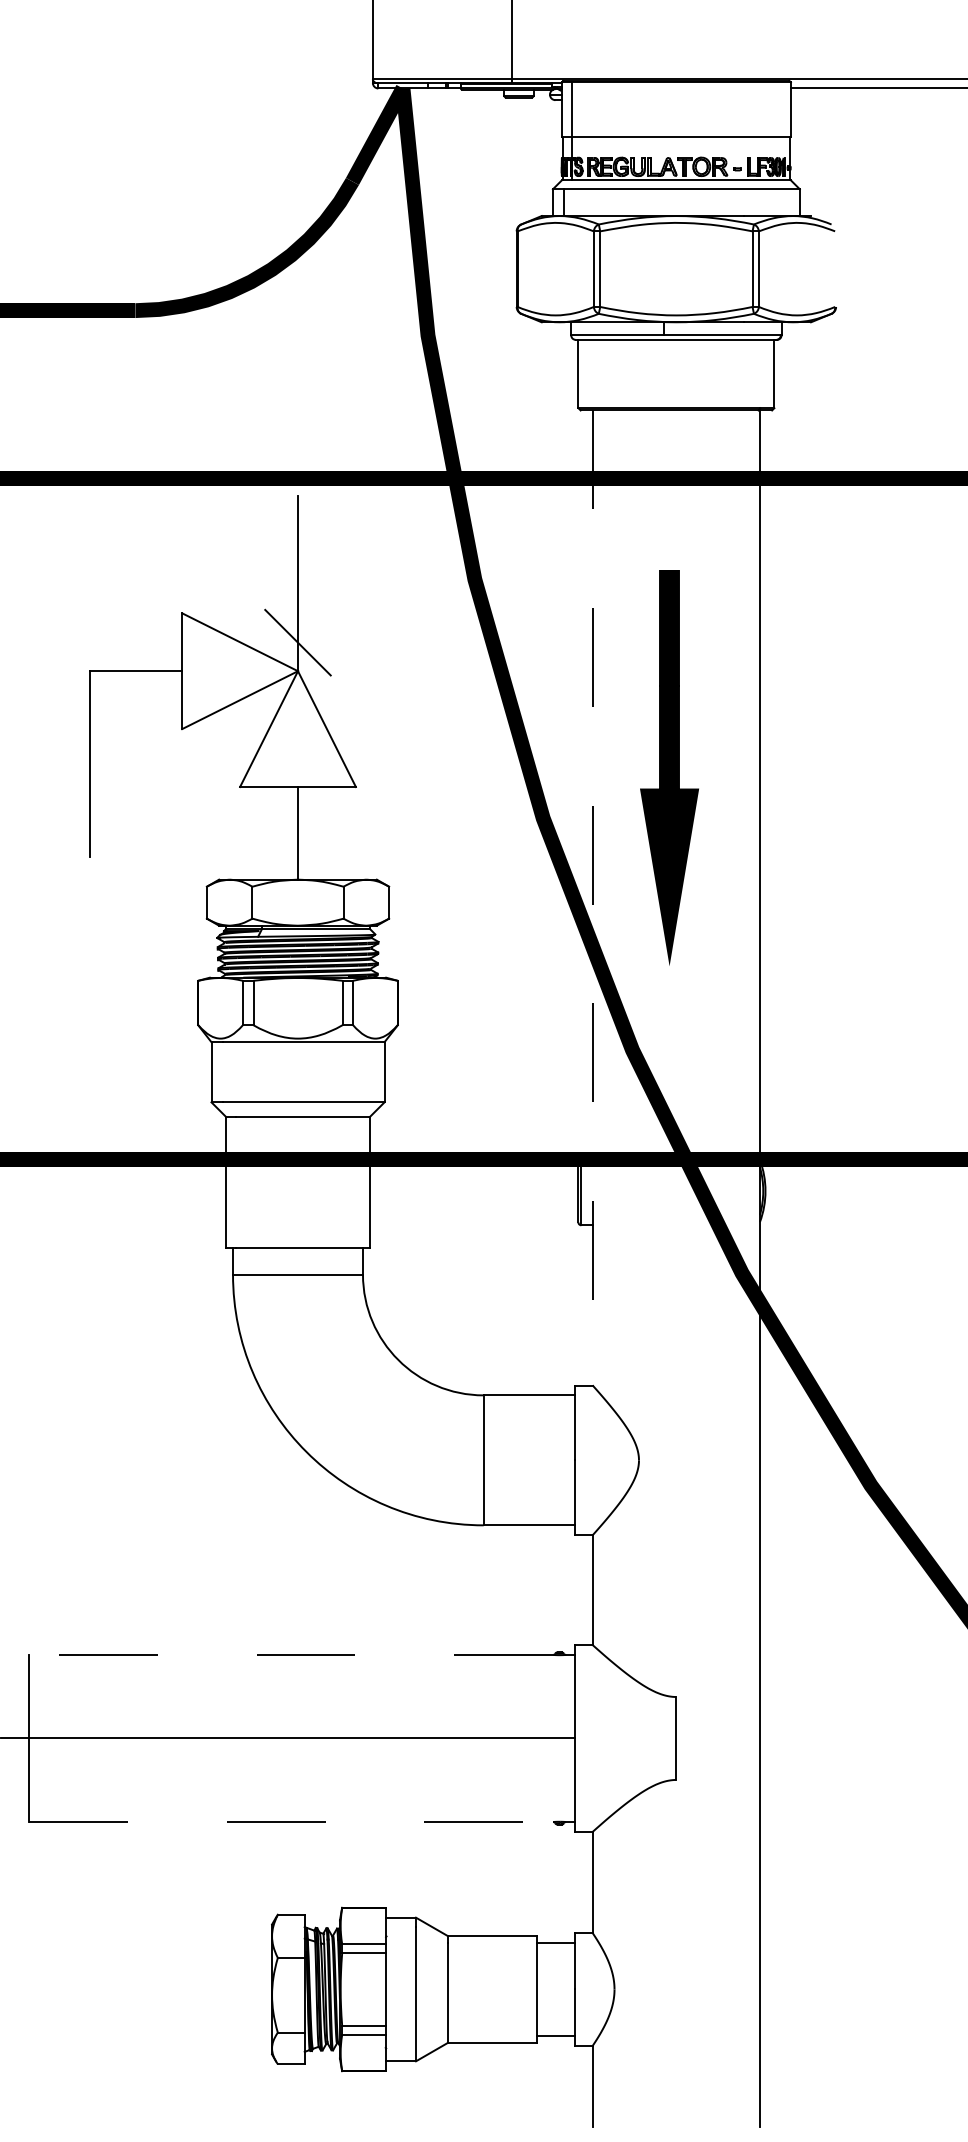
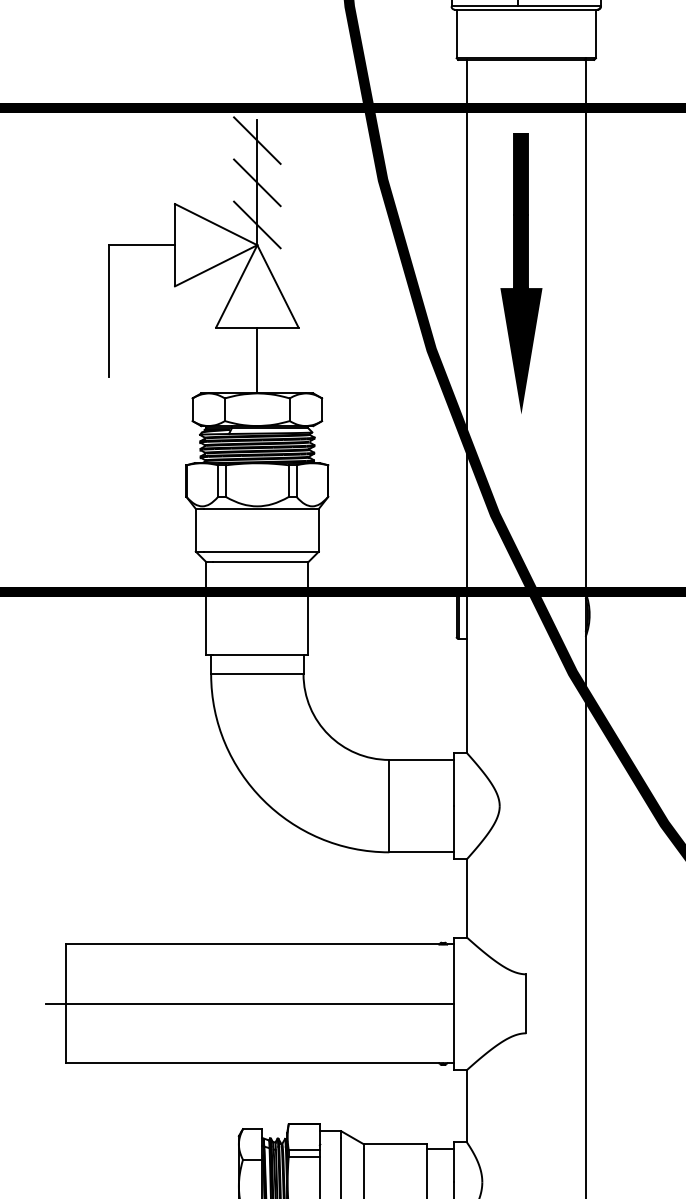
line: (297, 523) -> (256, 140), added
line: (297, 583) -> (256, 182), added
part: (669, 767) -> (521, 273), moved
line: (592, 898) -> (466, 406), dashed -> solid
line: (291, 1654) -> (252, 944), dashed -> solid
line: (291, 1822) -> (252, 1063), dashed -> solid

